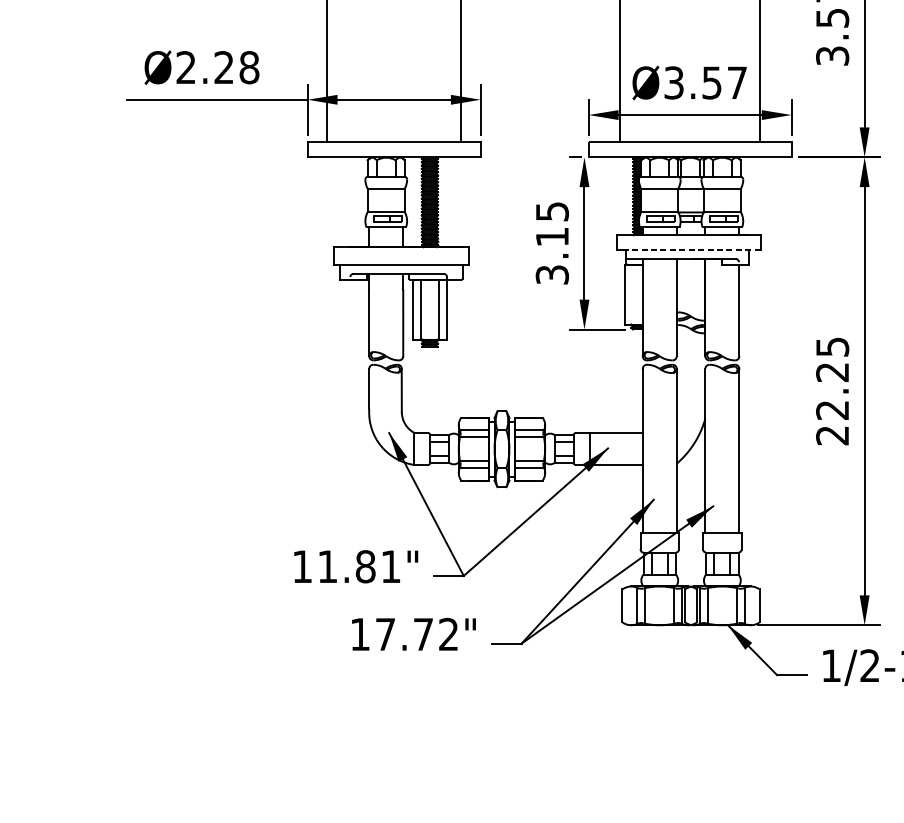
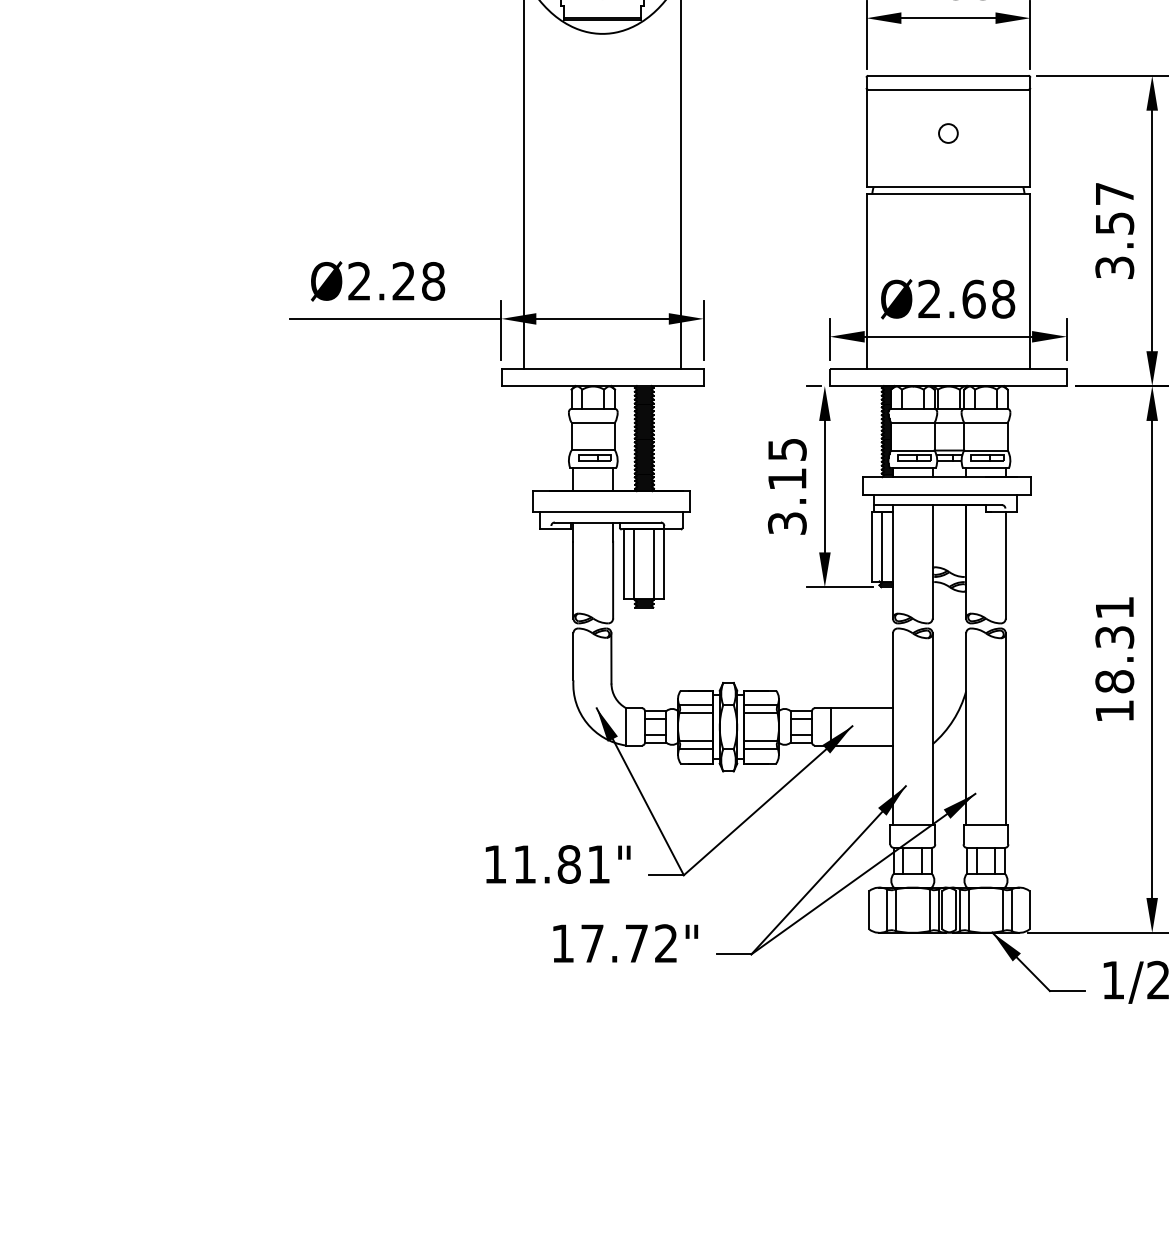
text: (705, 82) -> (966, 298), Ø3.57 -> Ø2.68
line: (689, 250) -> (947, 494), dashed -> solid
line: (633, 294) -> (882, 546), added
text: (832, 391) -> (1114, 659), 22.25 -> 18.31

